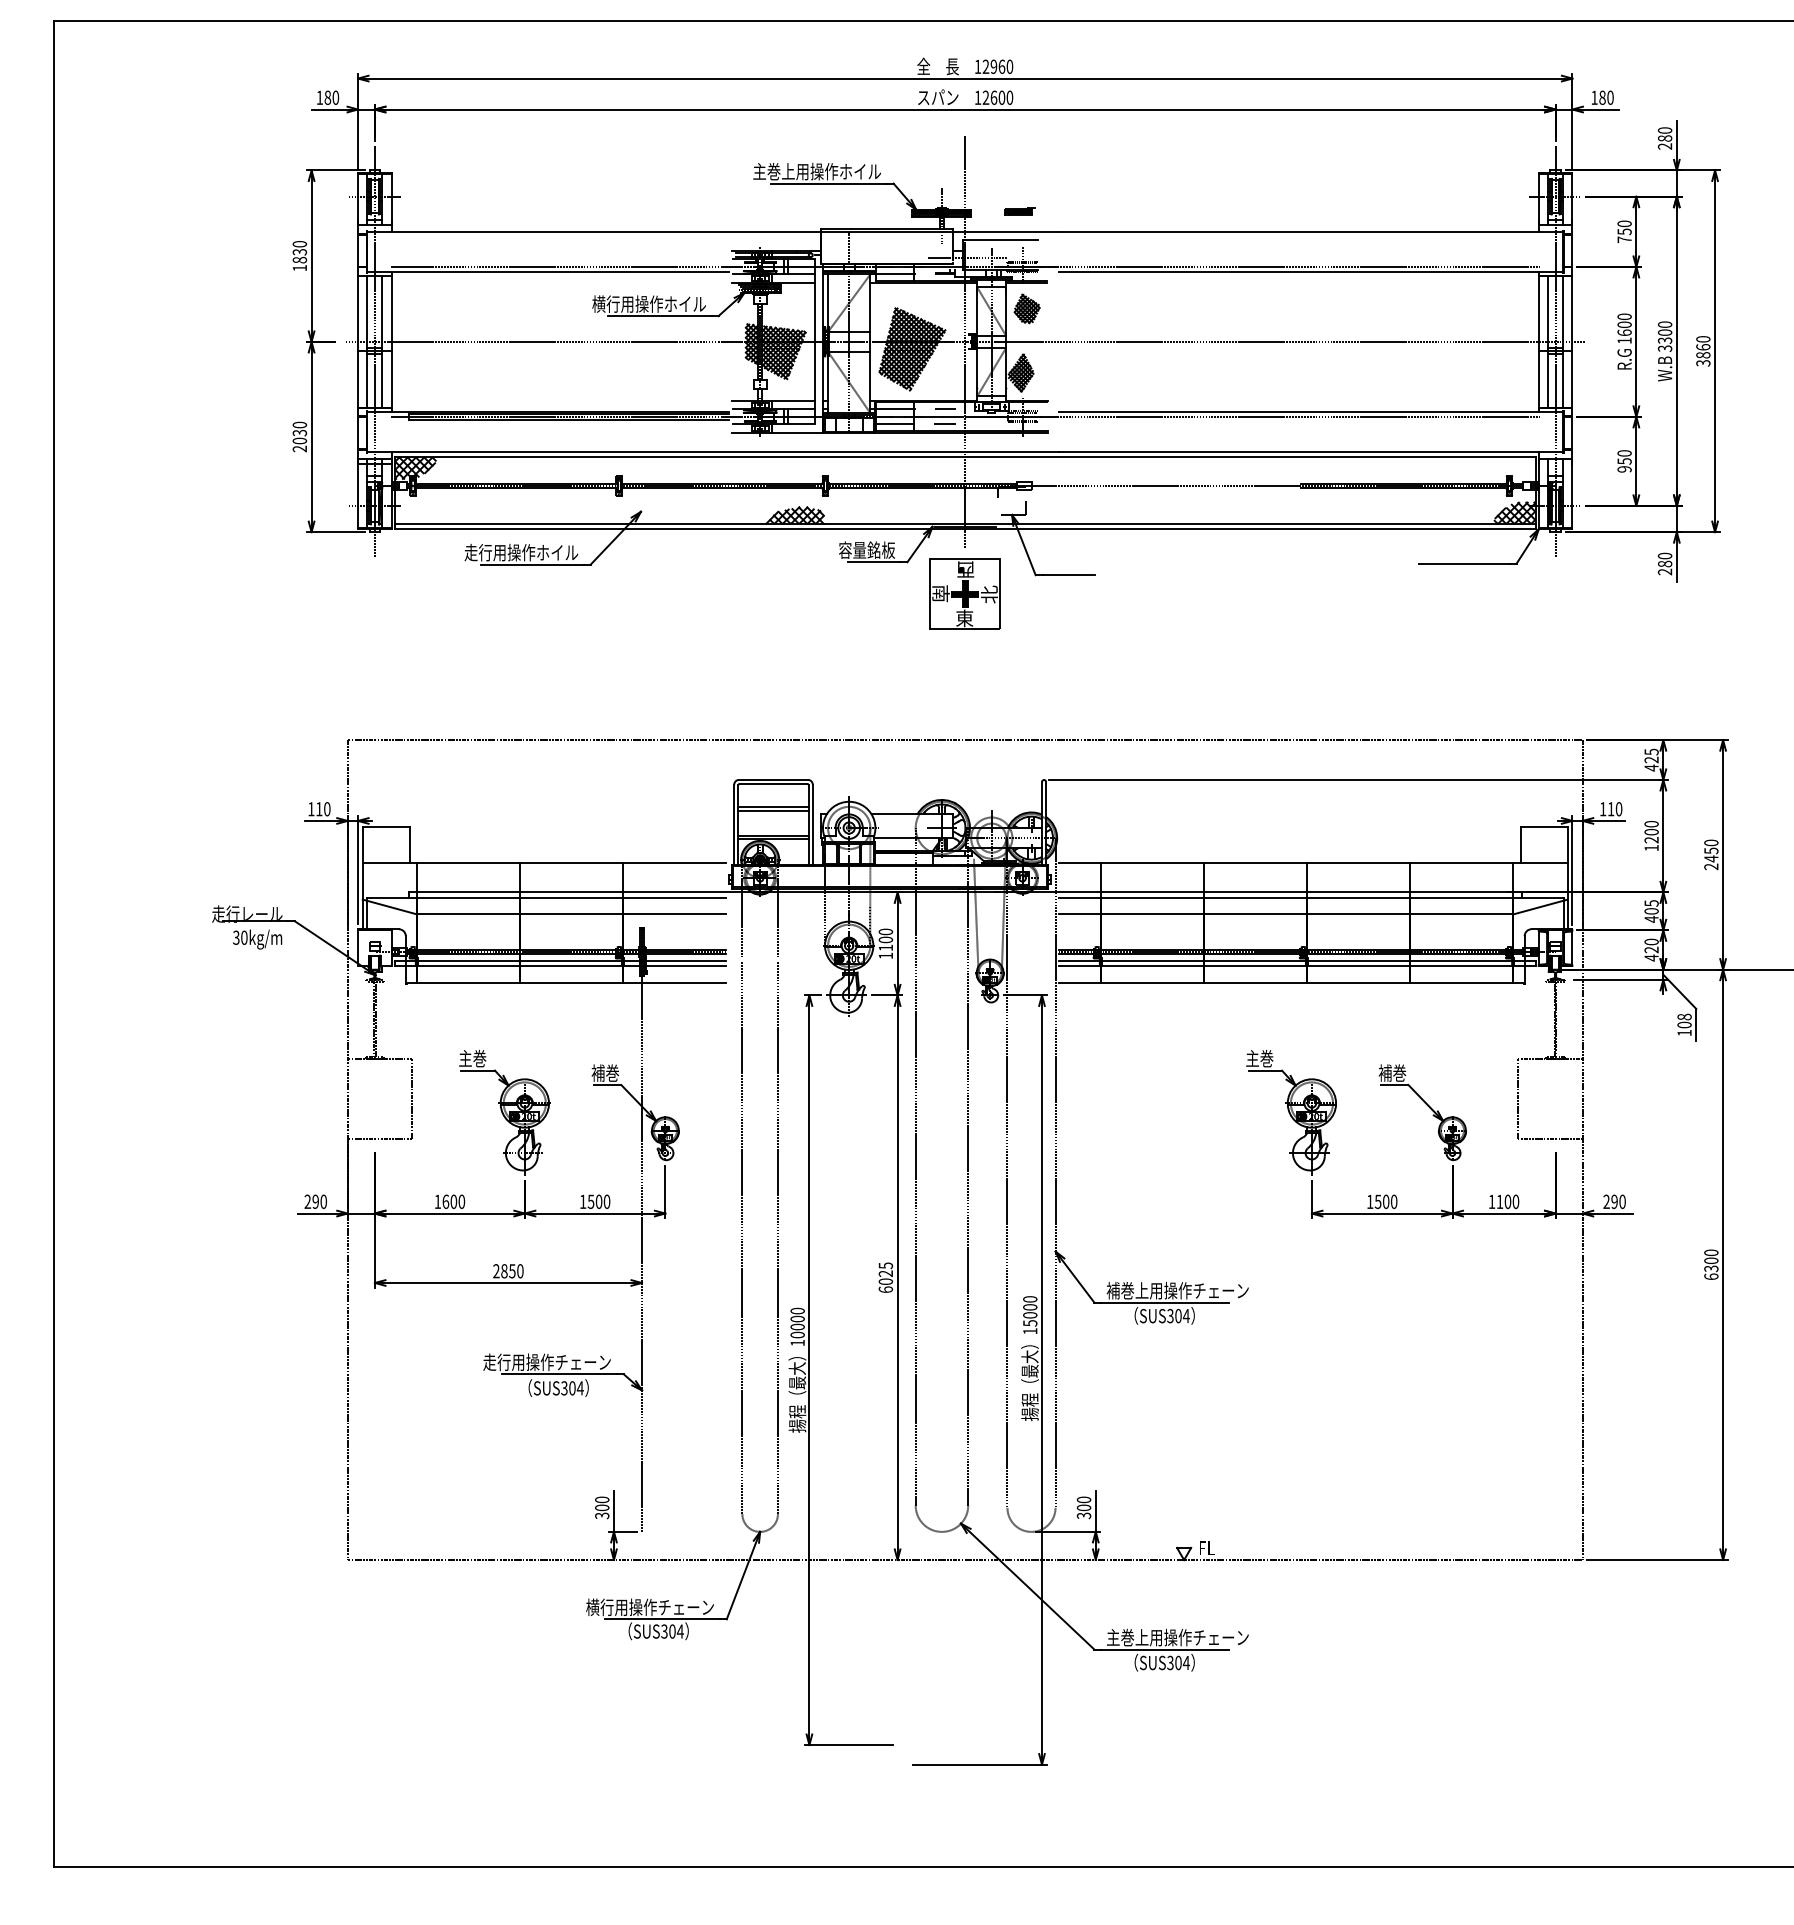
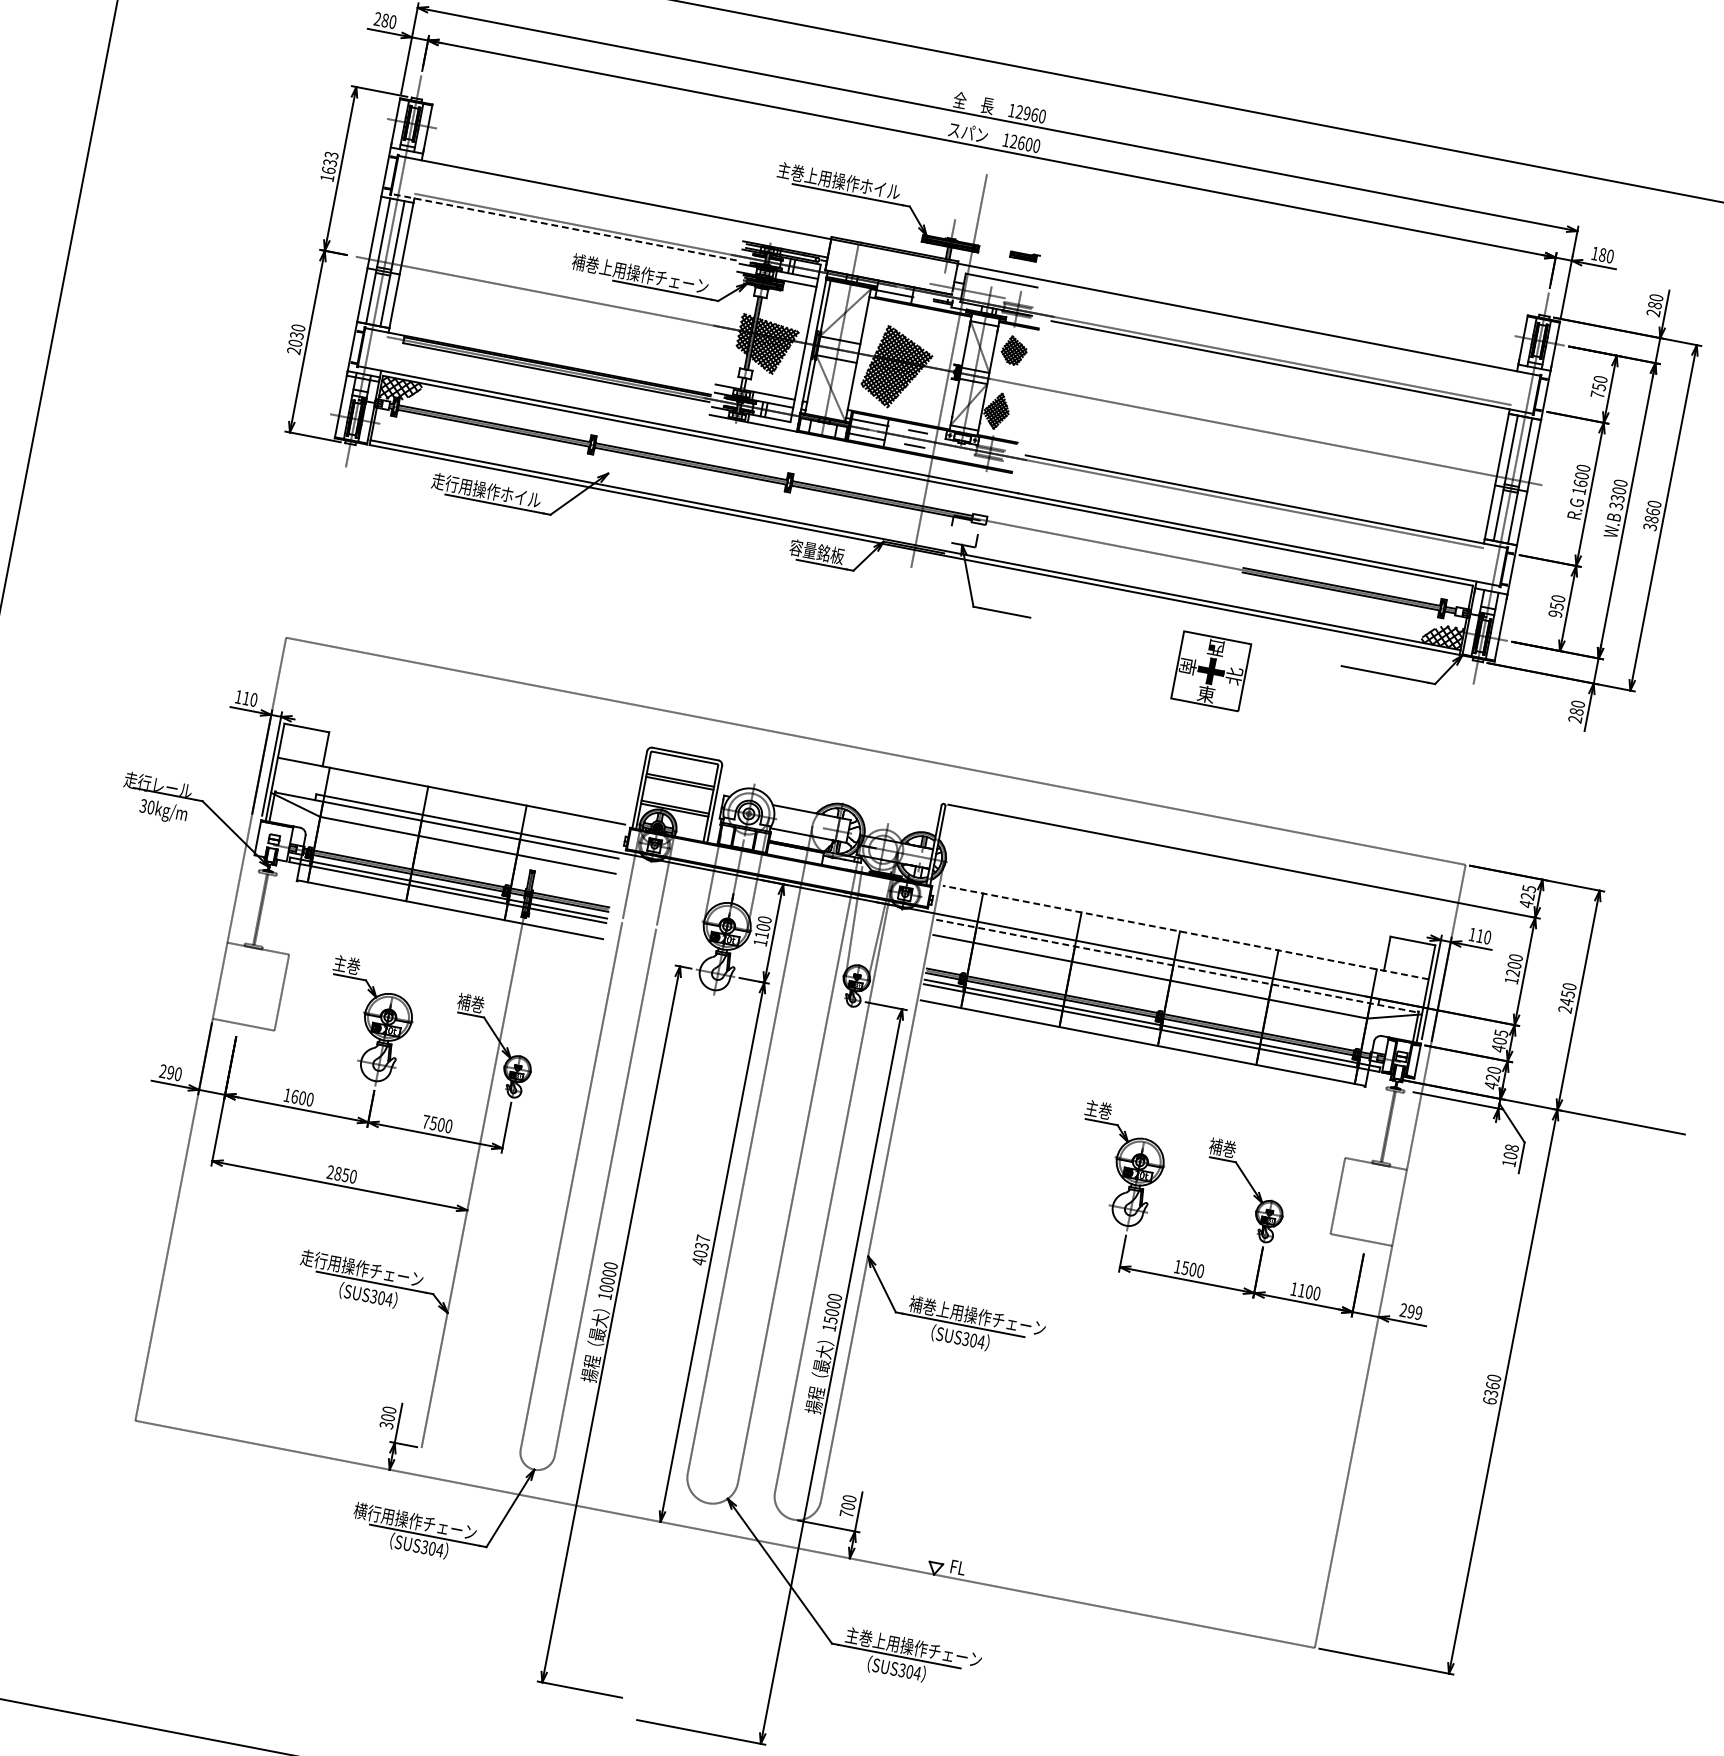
text: (319, 97) -> (377, 18), 180 -> 280
text: (299, 252) -> (329, 163), 1830 -> 1633
line: (548, 271) -> (564, 227), solid -> dashed
text: (634, 303) -> (640, 273), 横行用操作ホイル -> 補巻上用操作チェーン
hatch: (794, 515) -> (754, 505), removed
part: (964, 593) -> (1210, 670), moved
line: (1312, 862) -> (1185, 932), solid -> dashed
line: (1311, 898) -> (1177, 966), solid -> dashed
text: (582, 1201) -> (425, 1121), 1500 -> 7500
text: (1622, 1201) -> (1418, 1312), 290 -> 299
text: (1711, 1260) -> (1492, 1385), 6300 -> 6360
text: (885, 1277) -> (700, 1249), 6025 -> 4037
text: (1083, 1515) -> (846, 1513), 300 -> 700

